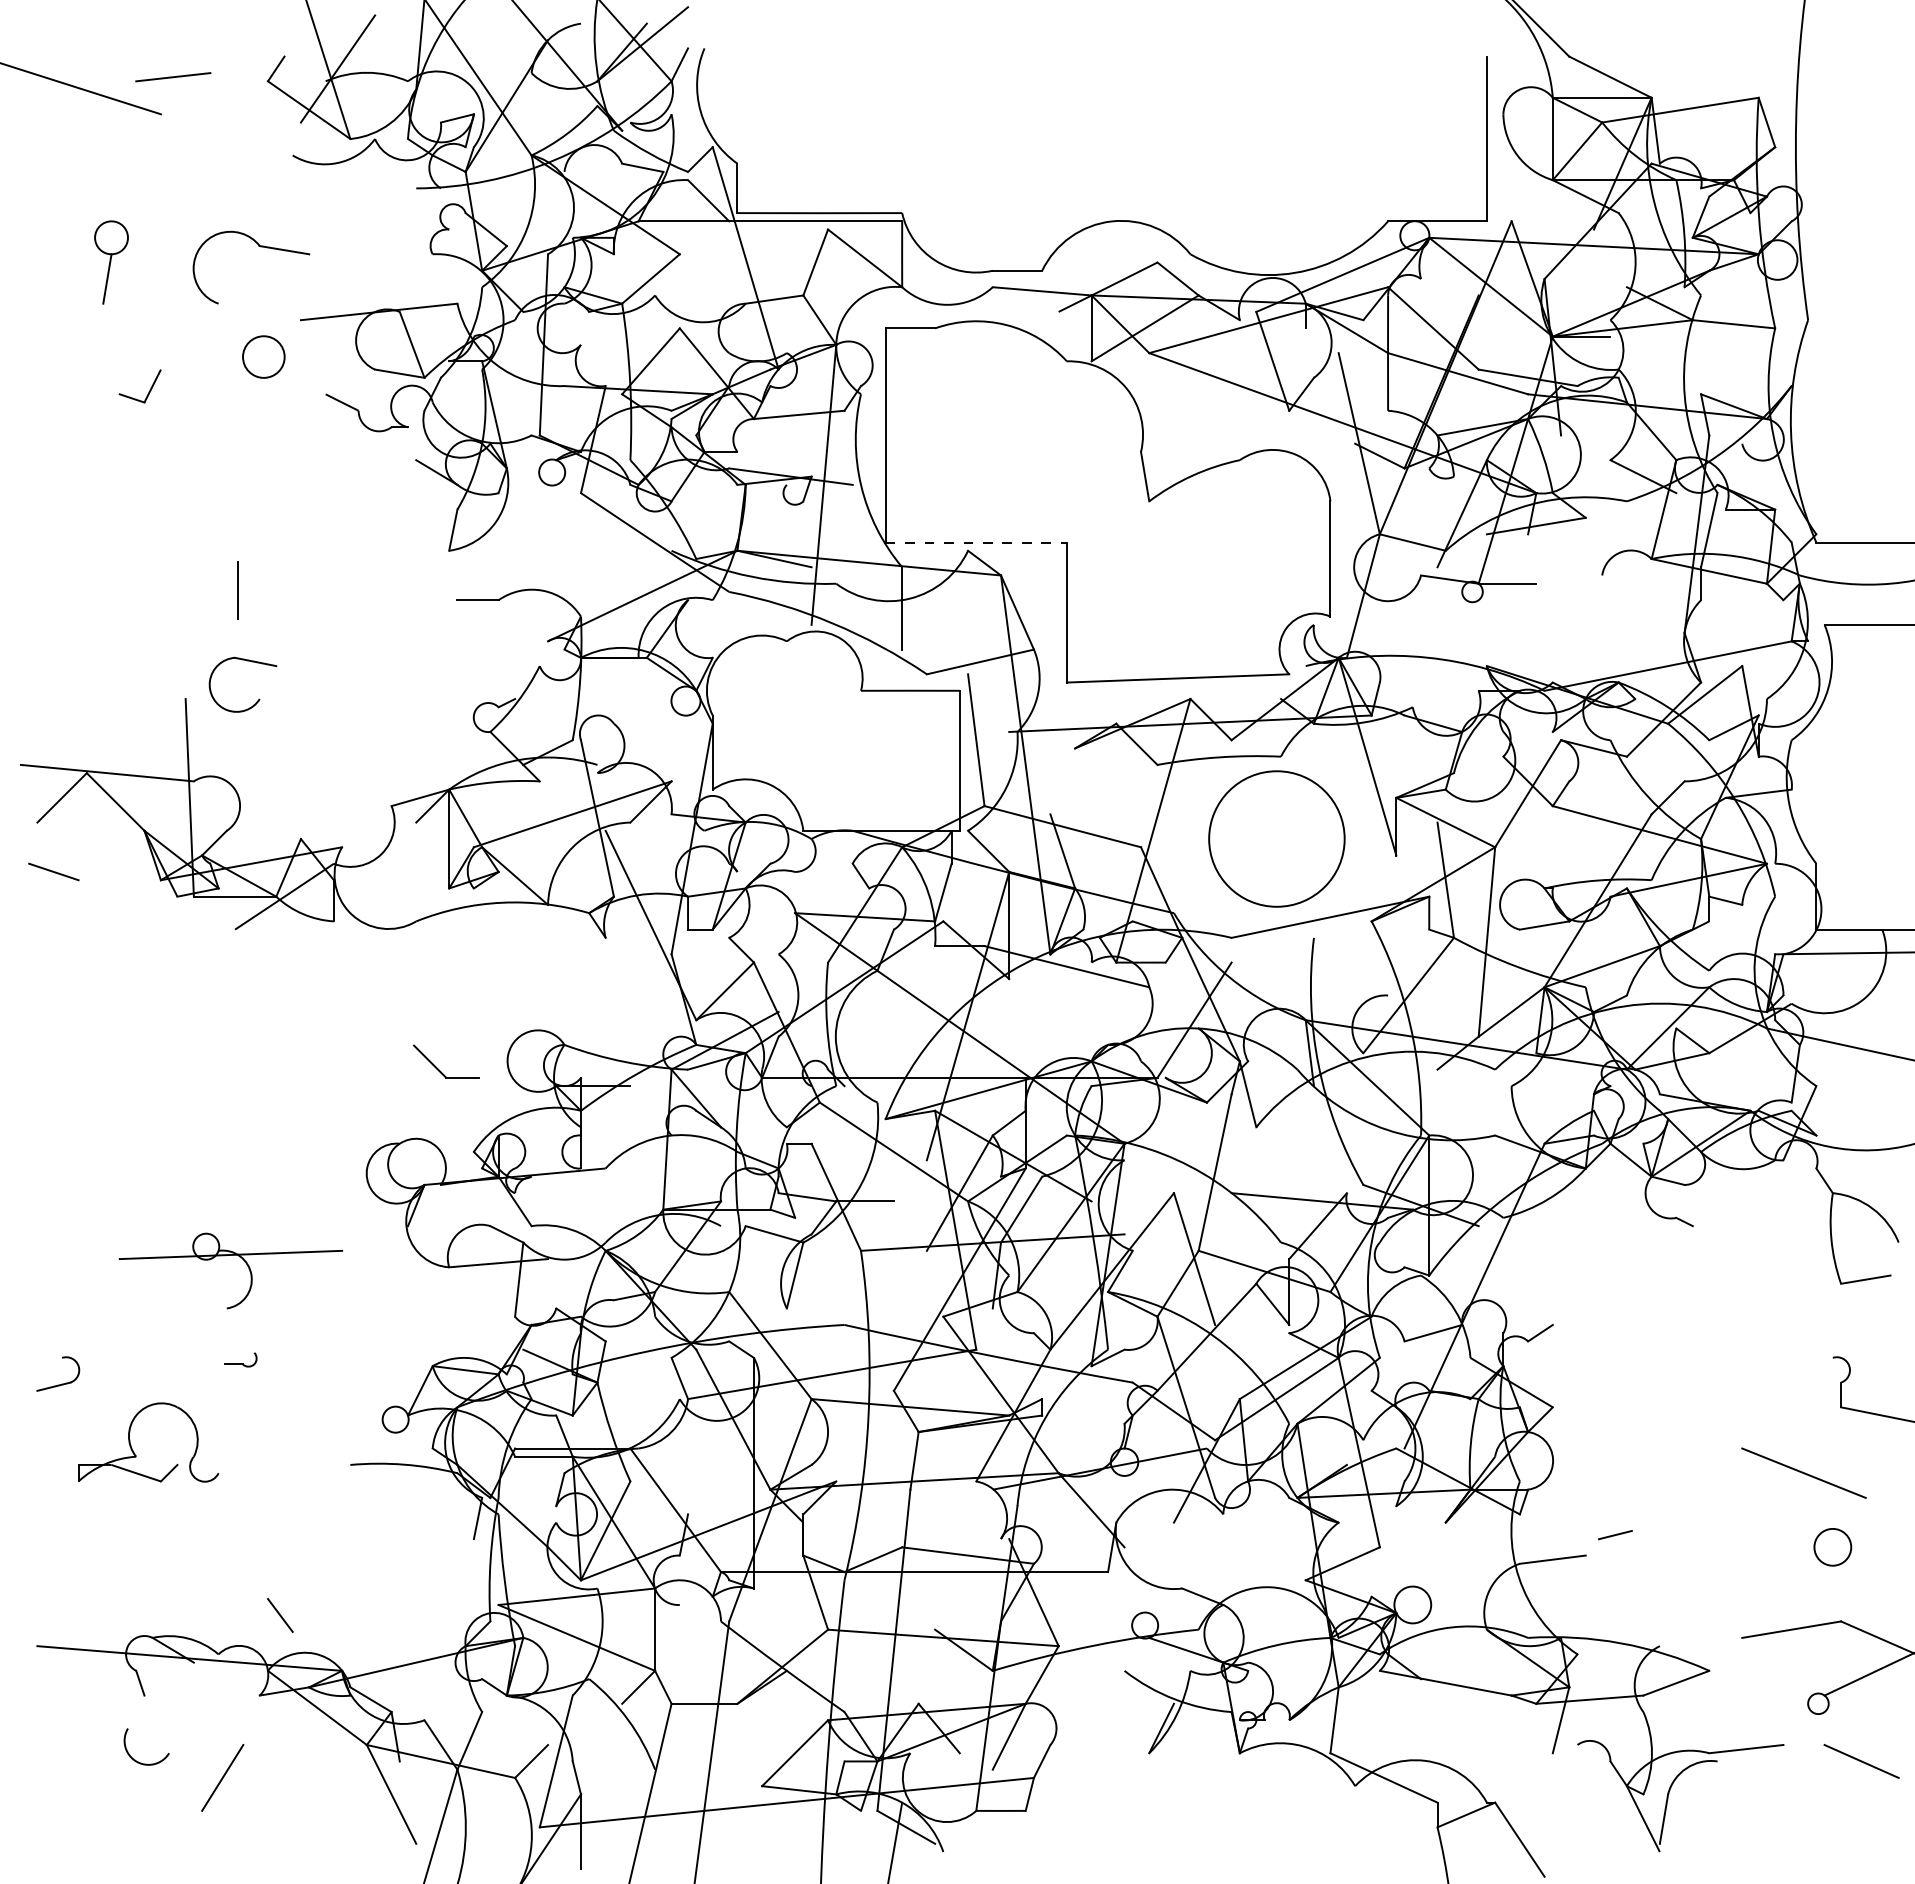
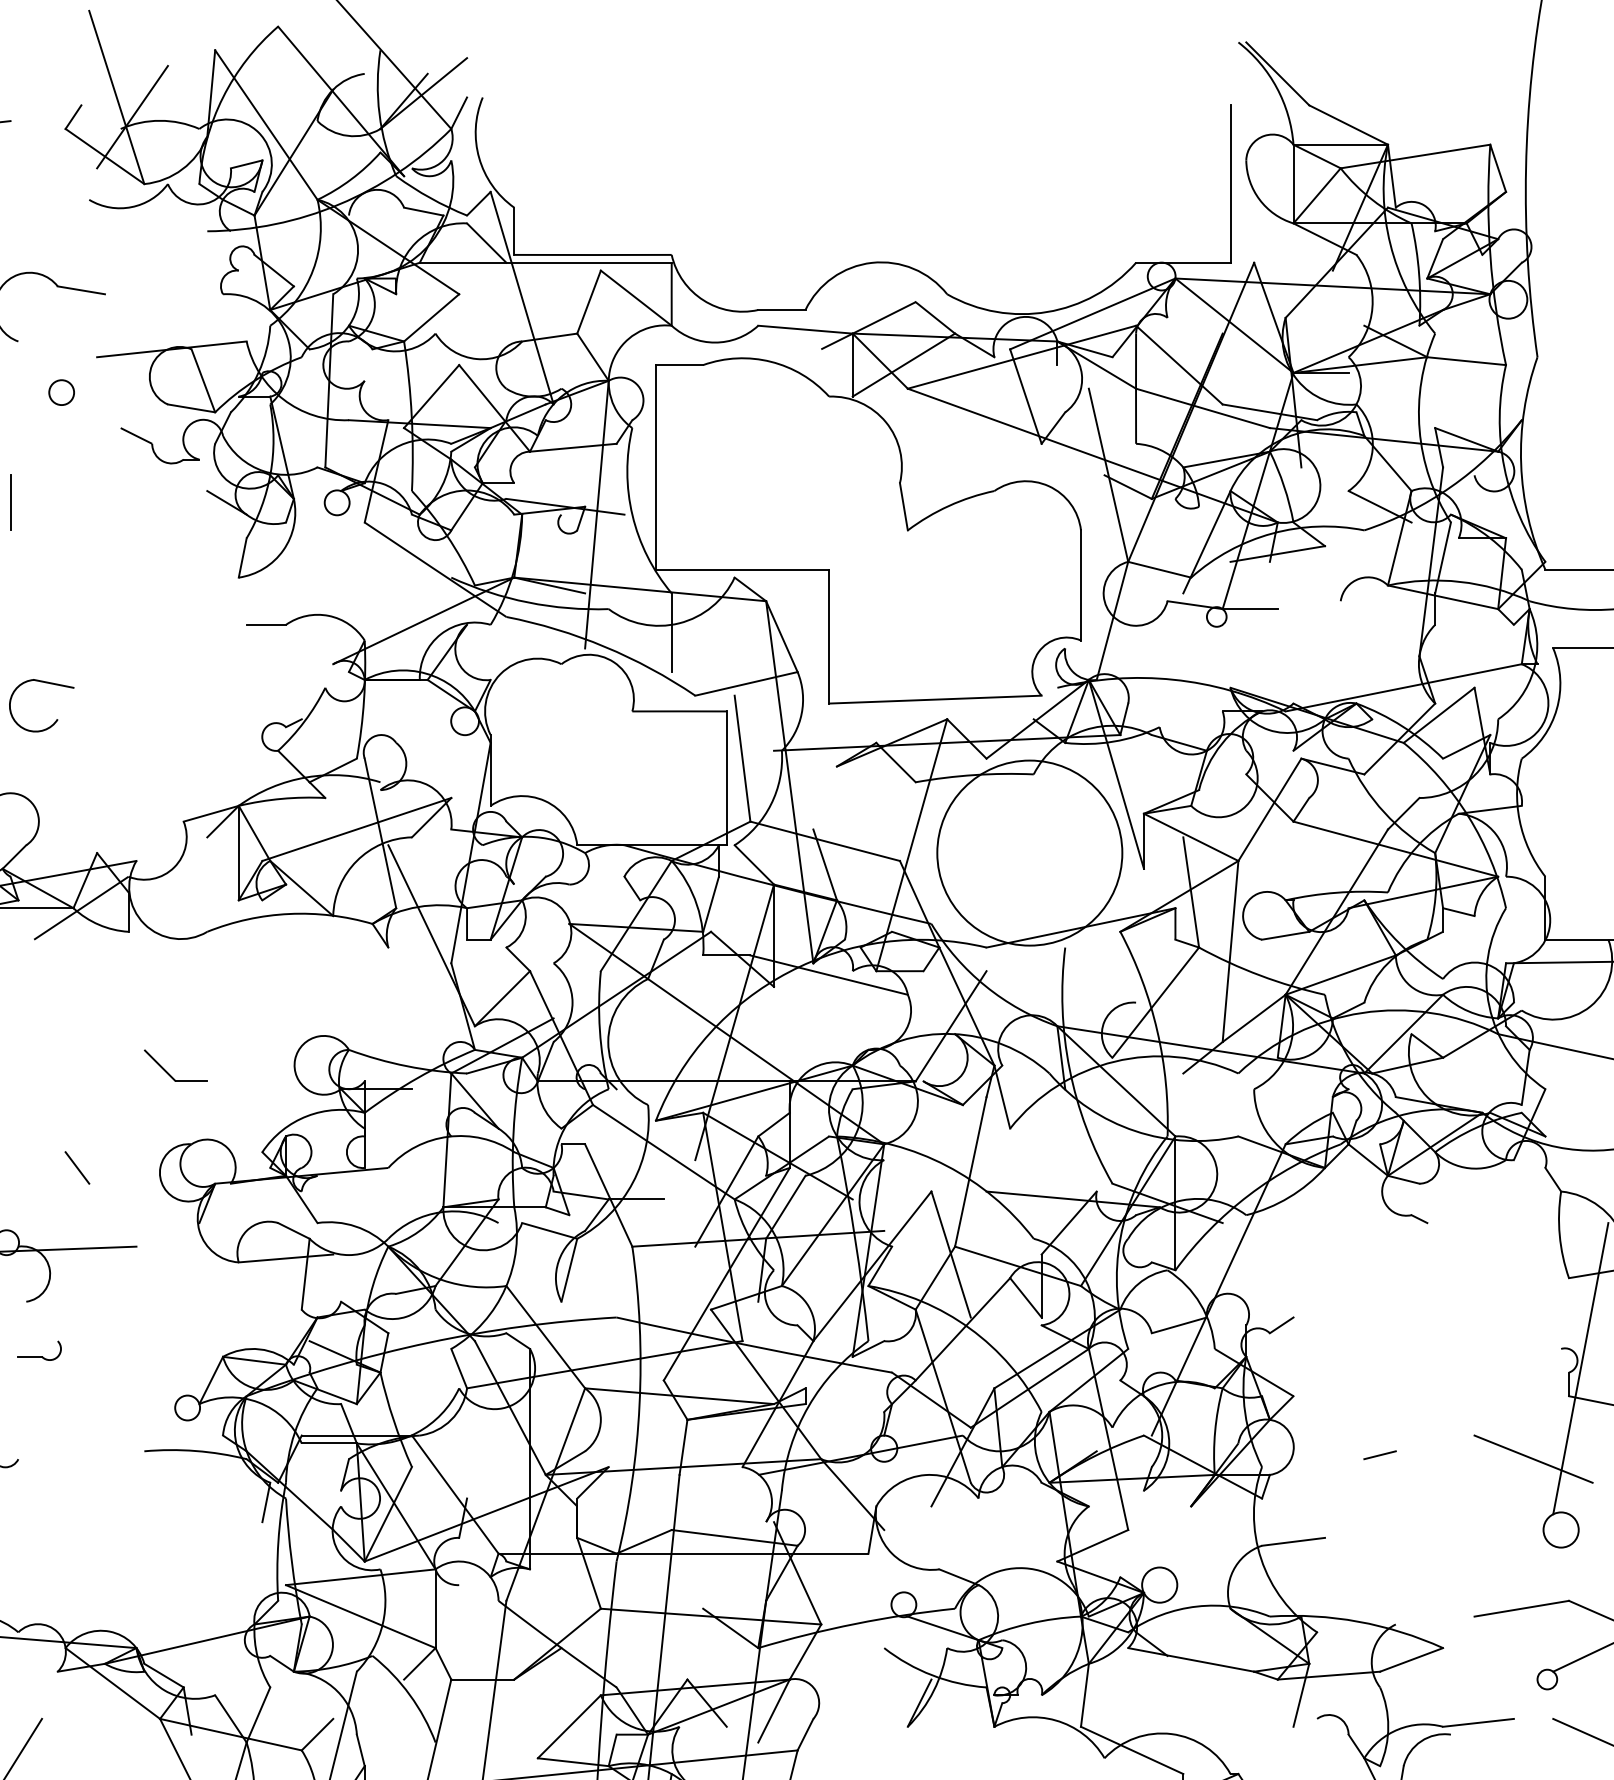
circle: (263, 357) -> (61, 392), size x0.62
line: (976, 542) -> (742, 569), dashed -> solid
line: (237, 590) -> (9, 502), moved
circle: (1276, 838) -> (1029, 852), size x1.43
part: (438, 1068) -> (168, 1072), moved
part: (241, 1359) -> (40, 1350), size x1.43
line: (1853, 1378) -> (1580, 1368), added
line: (1615, 1535) -> (1380, 1455), moved
line: (280, 1615) -> (77, 1167), moved

